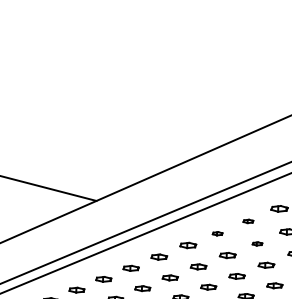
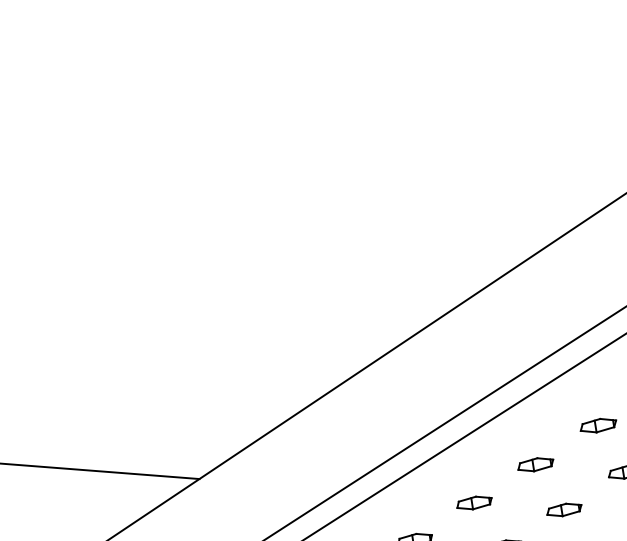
part: (248, 221) -> (536, 464), size x1.67
part: (217, 233) -> (473, 502), size x1.67
part: (257, 243) -> (564, 509), size x1.67

